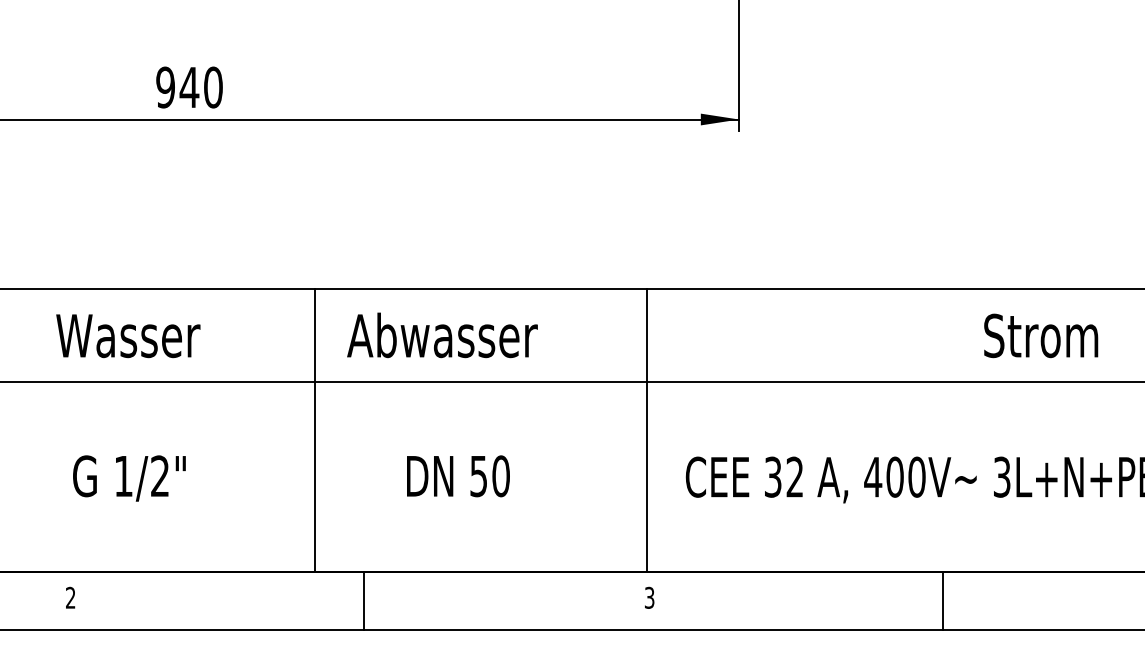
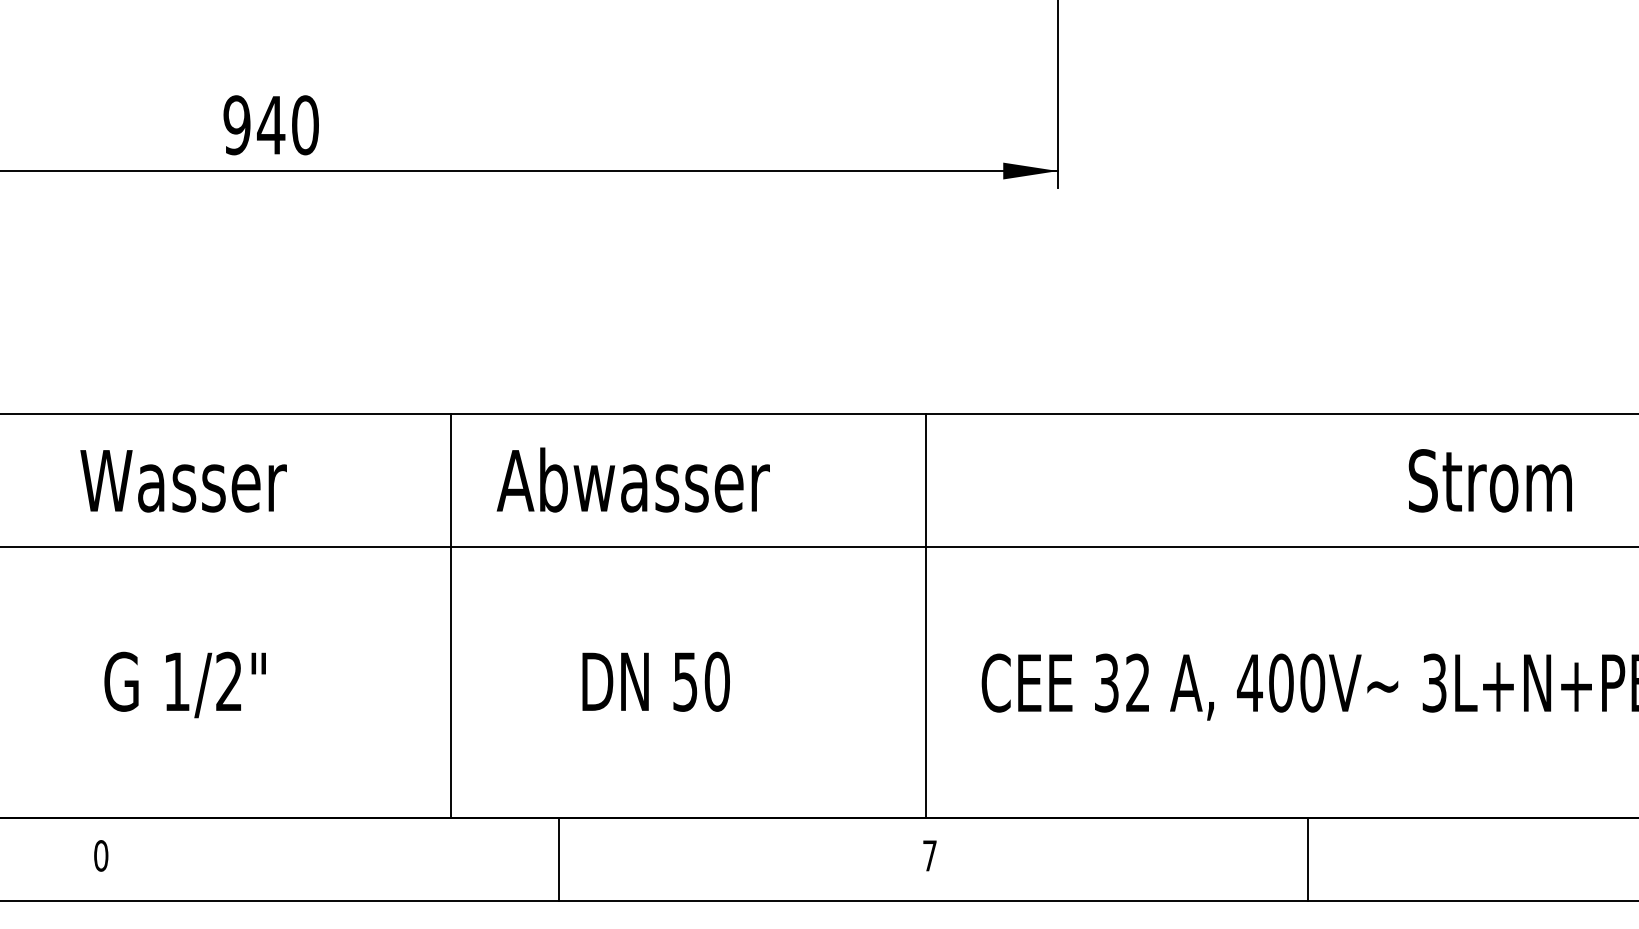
text: (70, 597) -> (100, 855), 2 -> 0
text: (649, 597) -> (929, 855), 3 -> 7
line: (363, 600) -> (558, 859), moved
line: (942, 600) -> (1307, 859), moved

